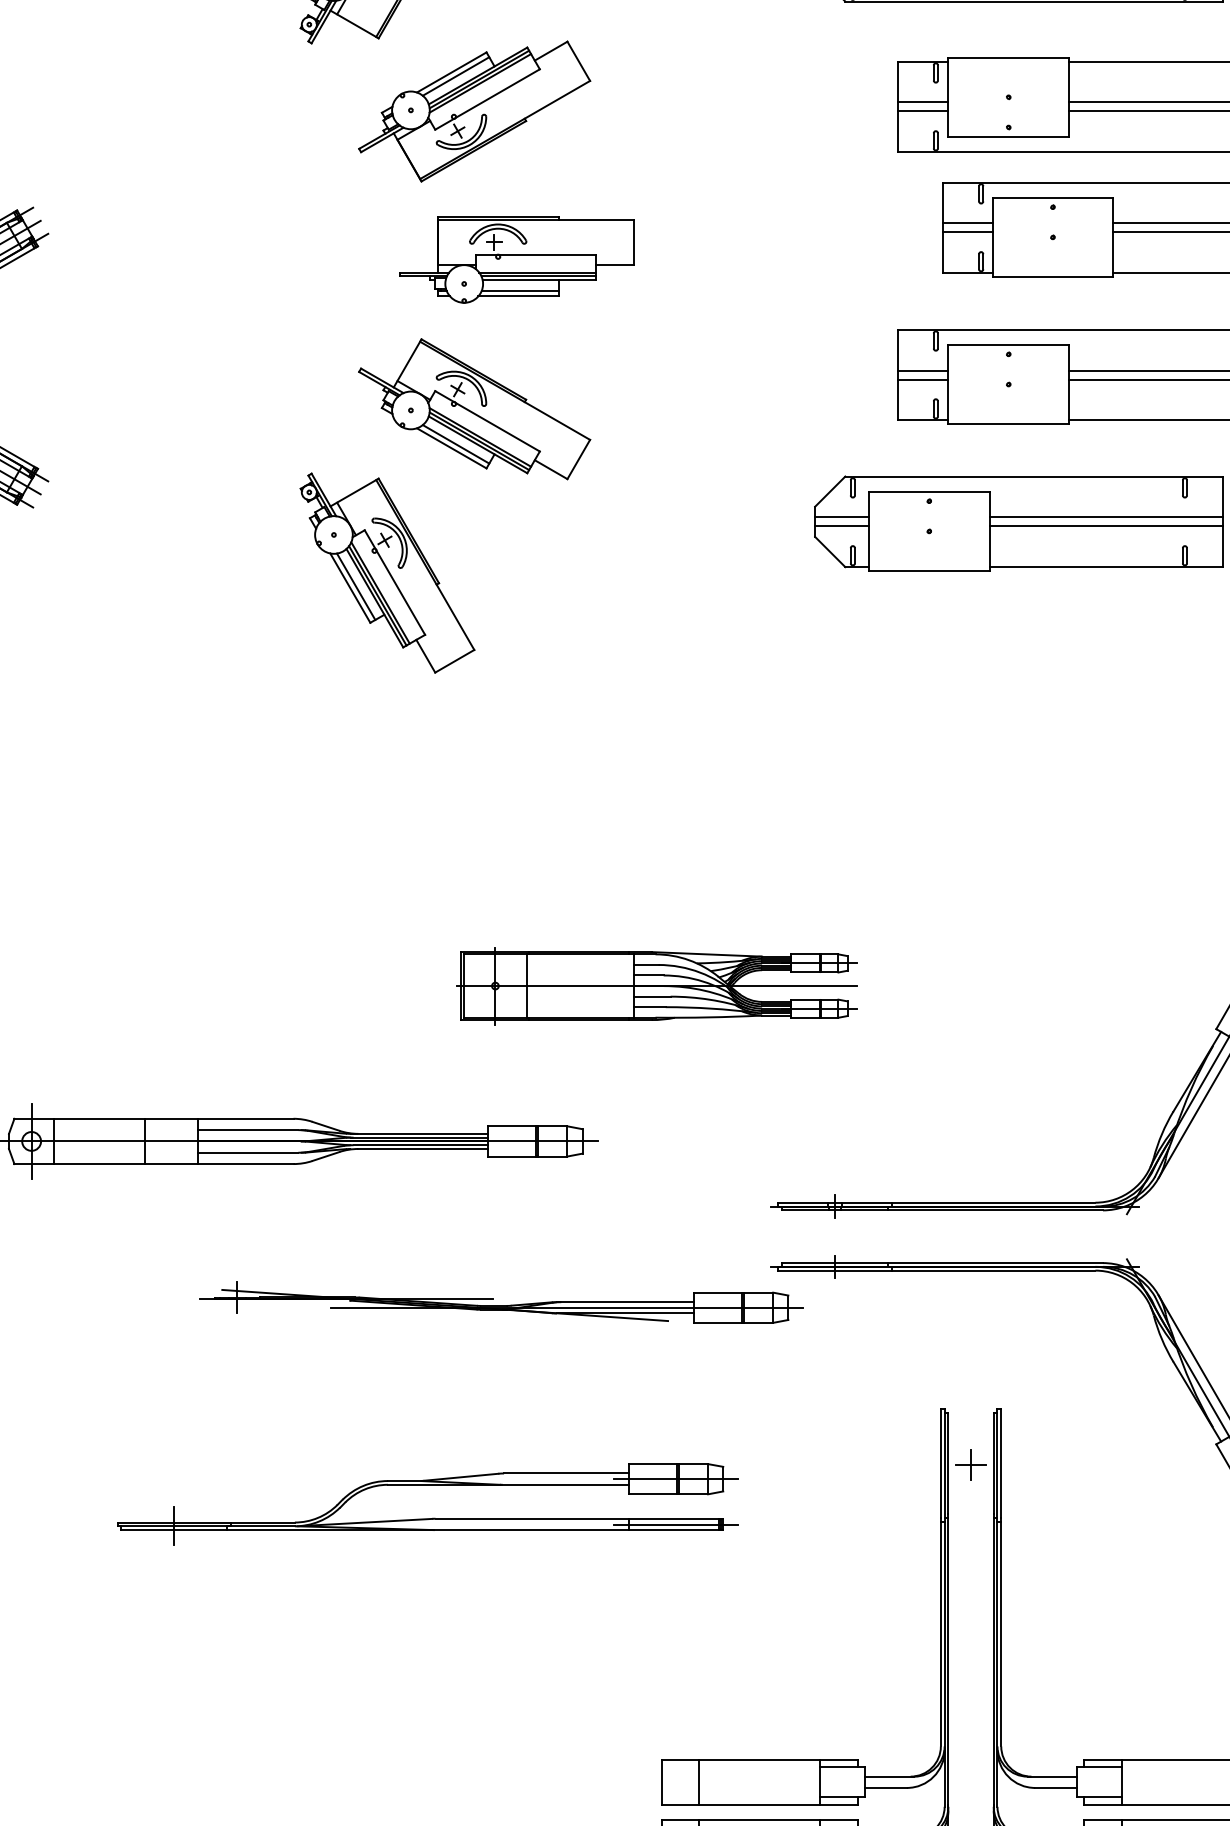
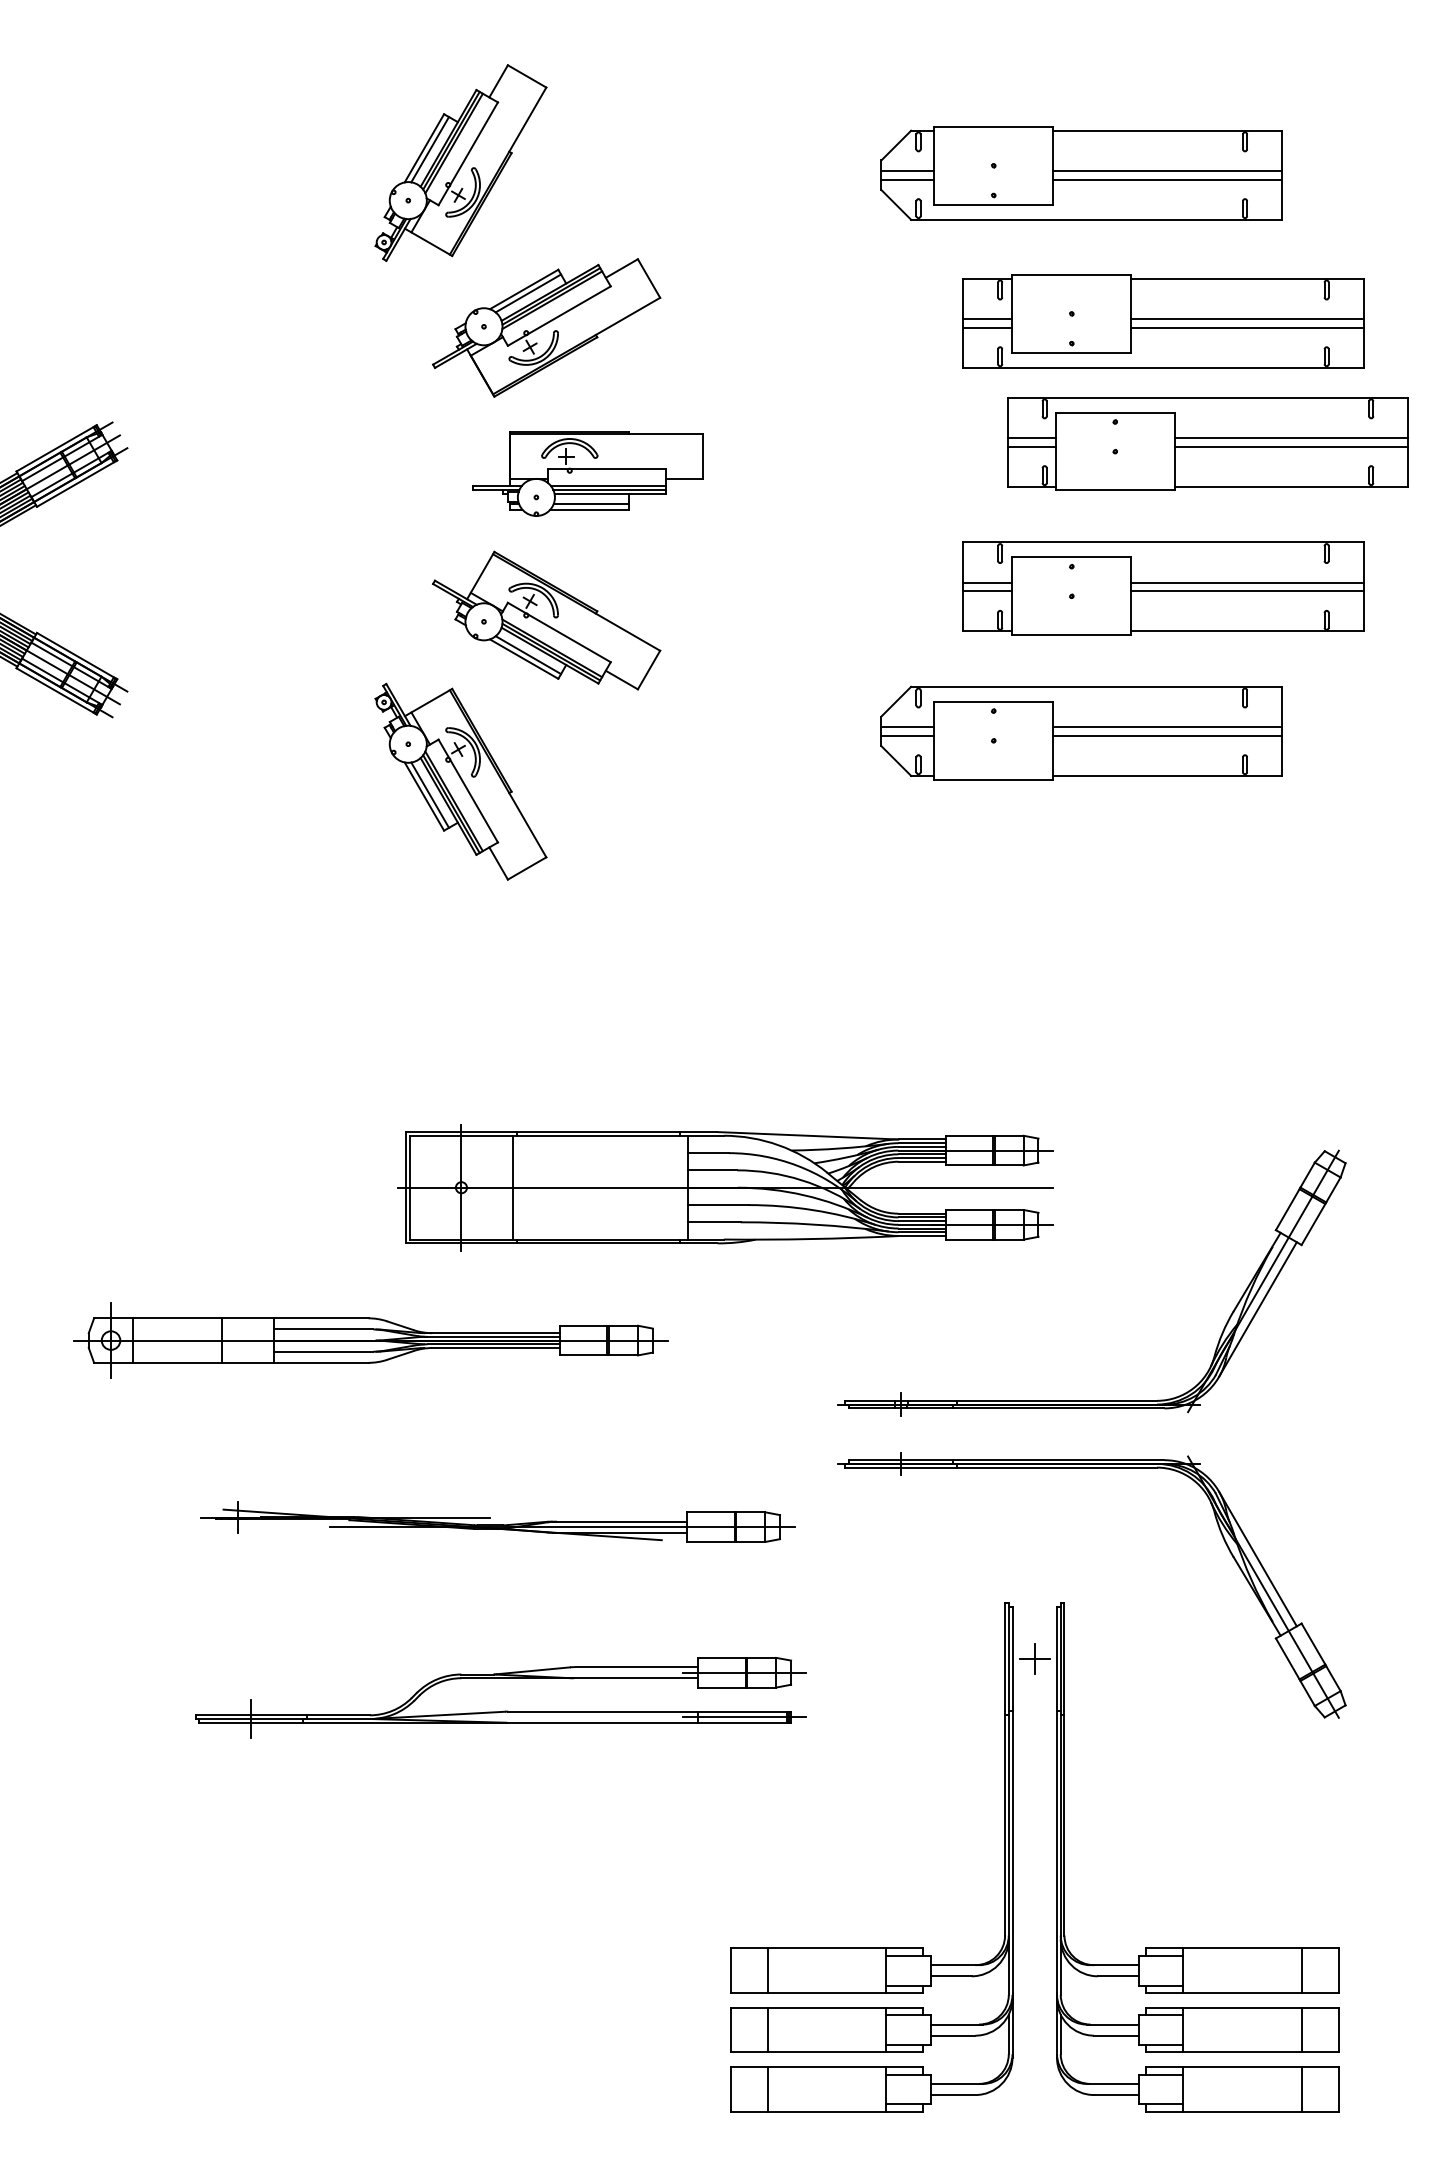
part: (656, 985) -> (725, 1187), size x1.67
part: (500, 1302) -> (497, 1521), moved

